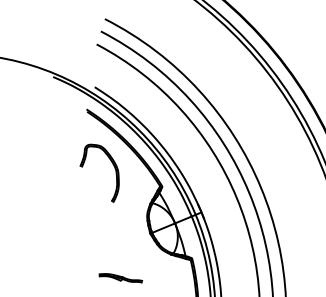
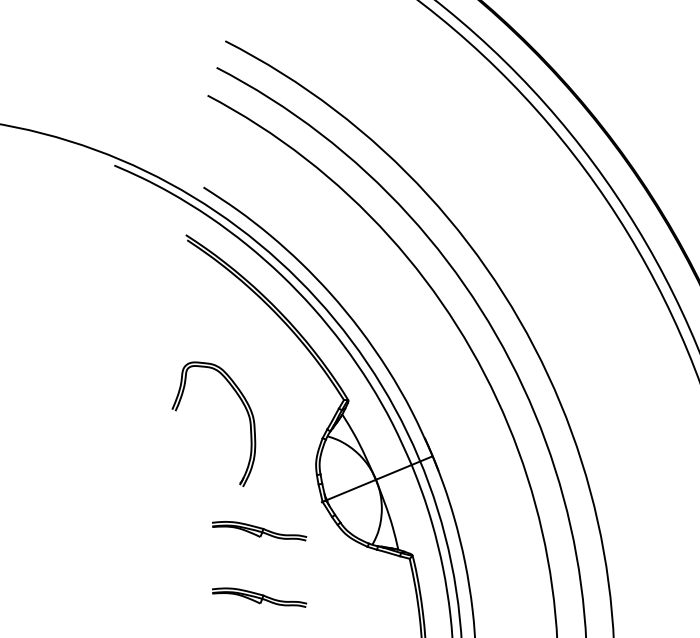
part: (113, 166) -> (243, 409), moved
part: (120, 247) -> (258, 531), added

